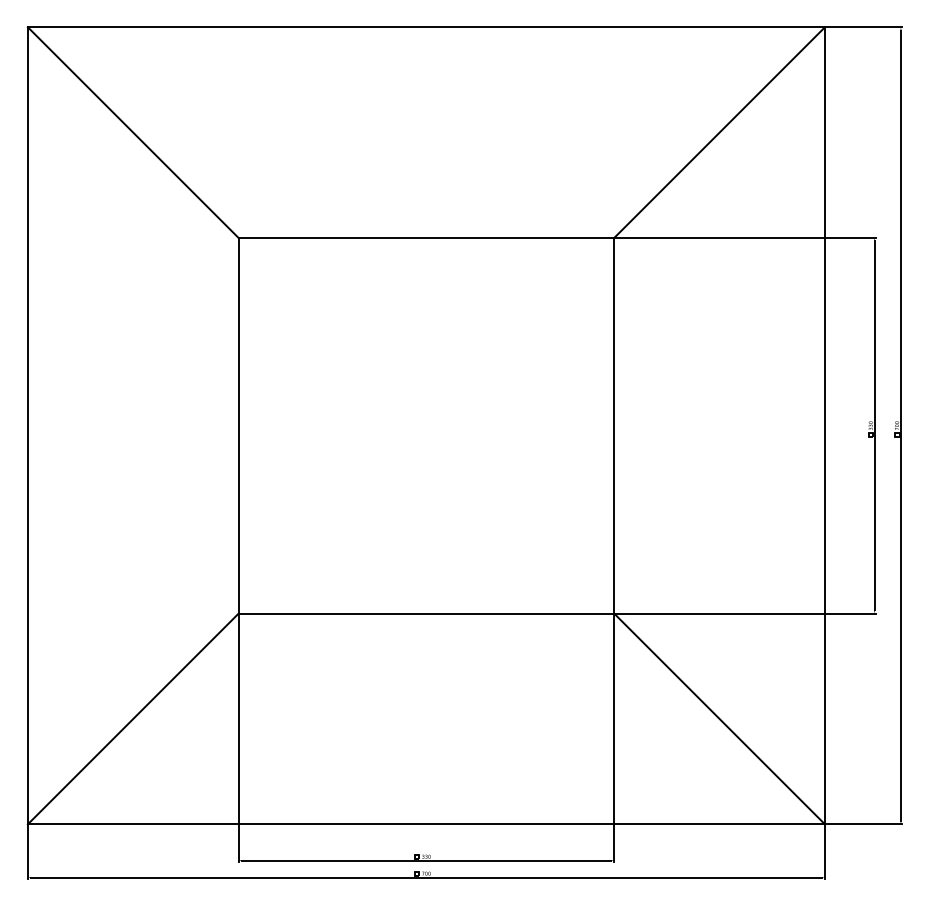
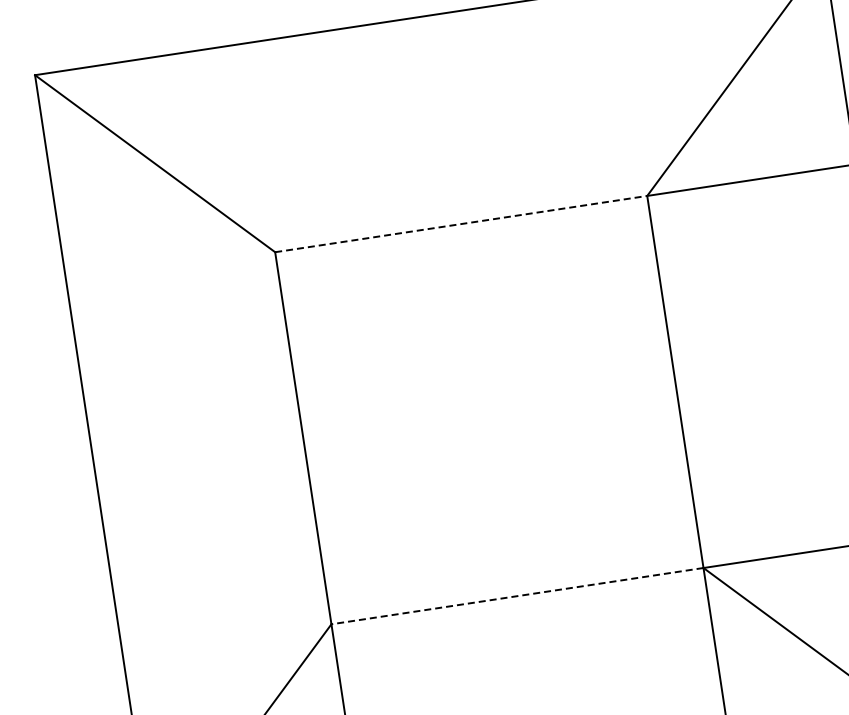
line: (426, 237) -> (461, 223), solid -> dashed
line: (426, 613) -> (517, 595), solid -> dashed

